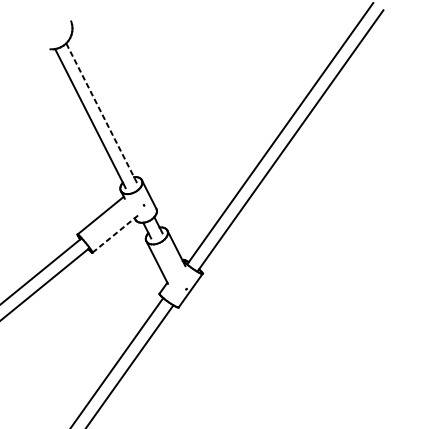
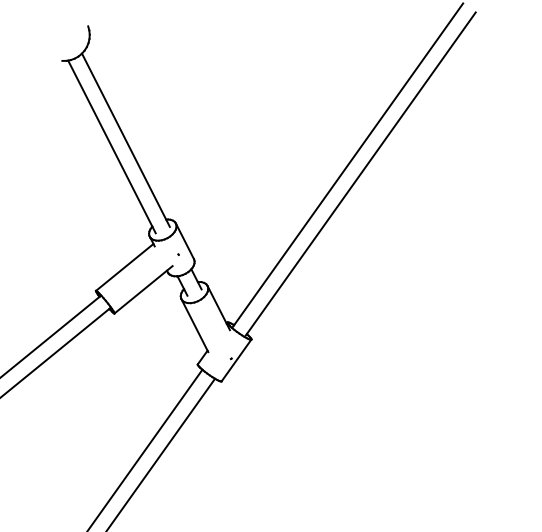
line: (101, 112) -> (125, 139), dashed -> solid
line: (116, 233) -> (144, 289), dashed -> solid

